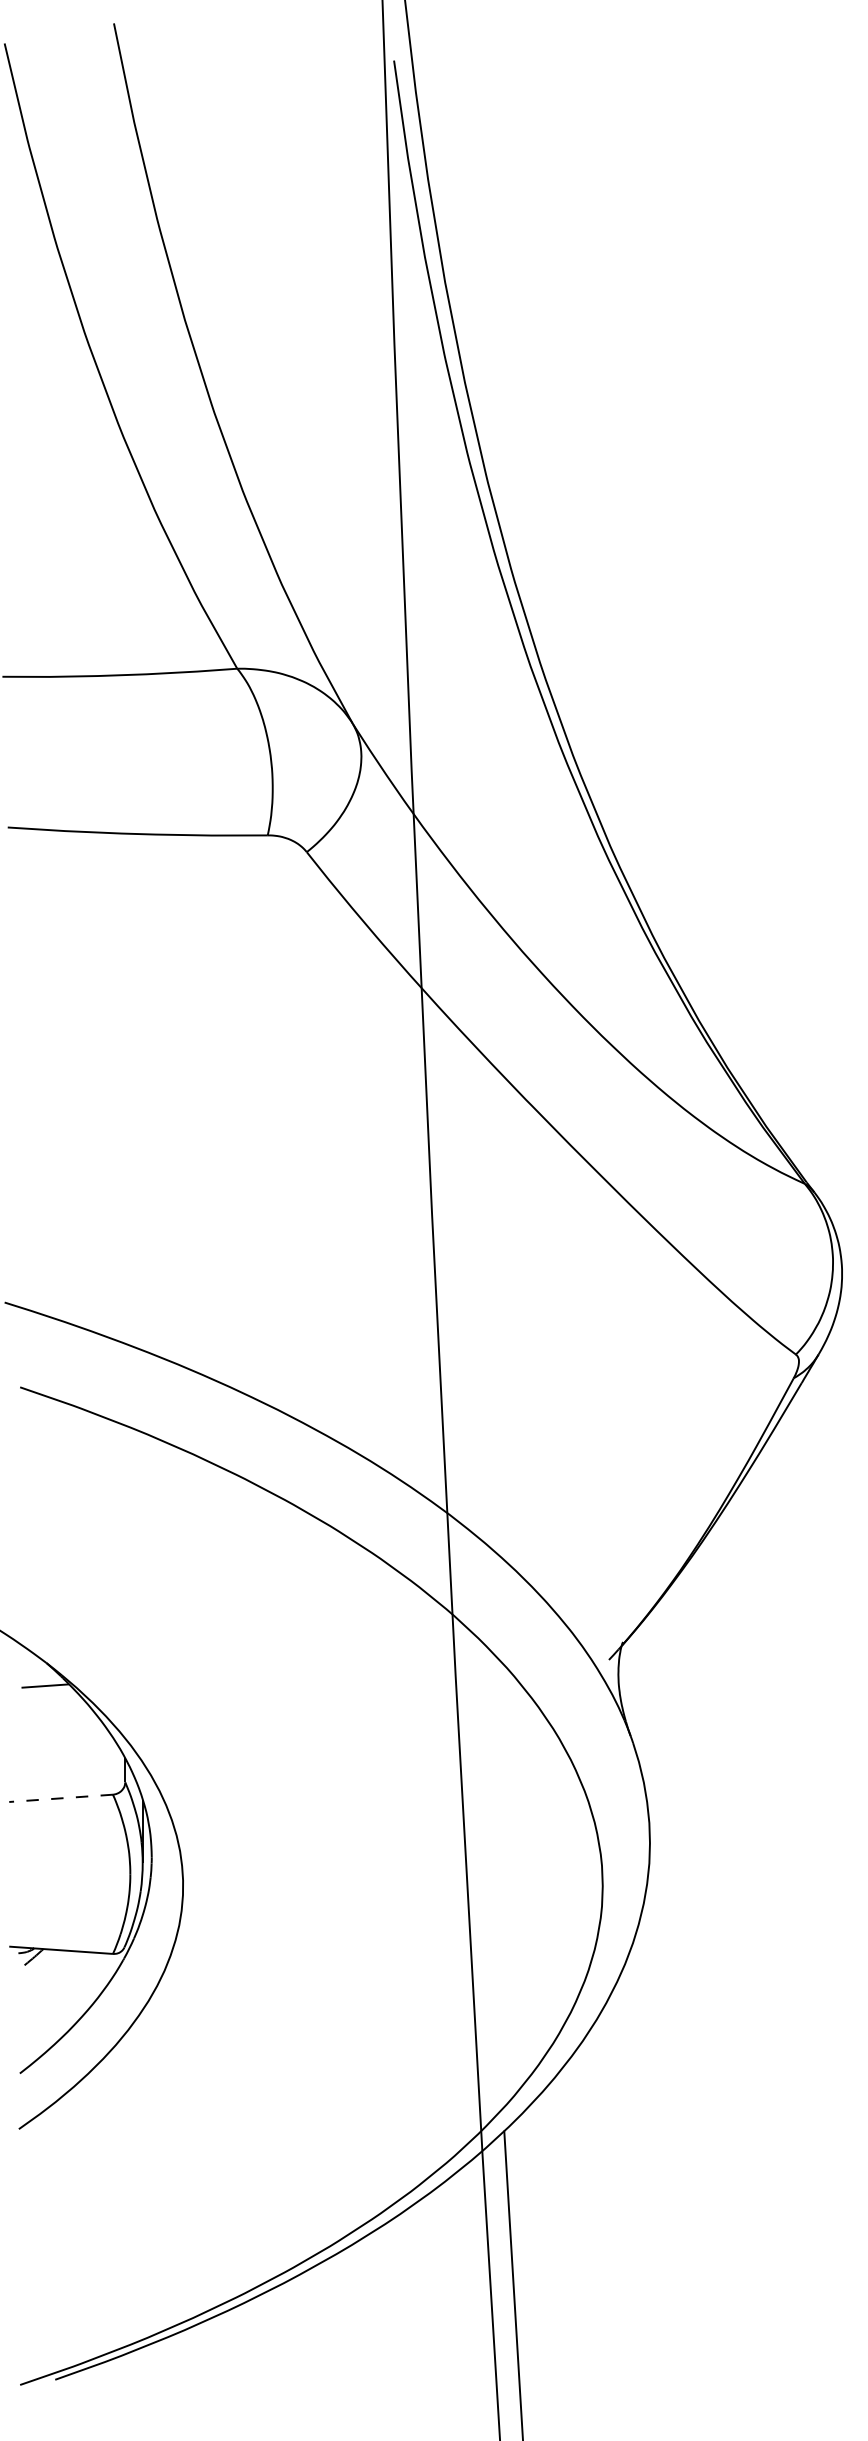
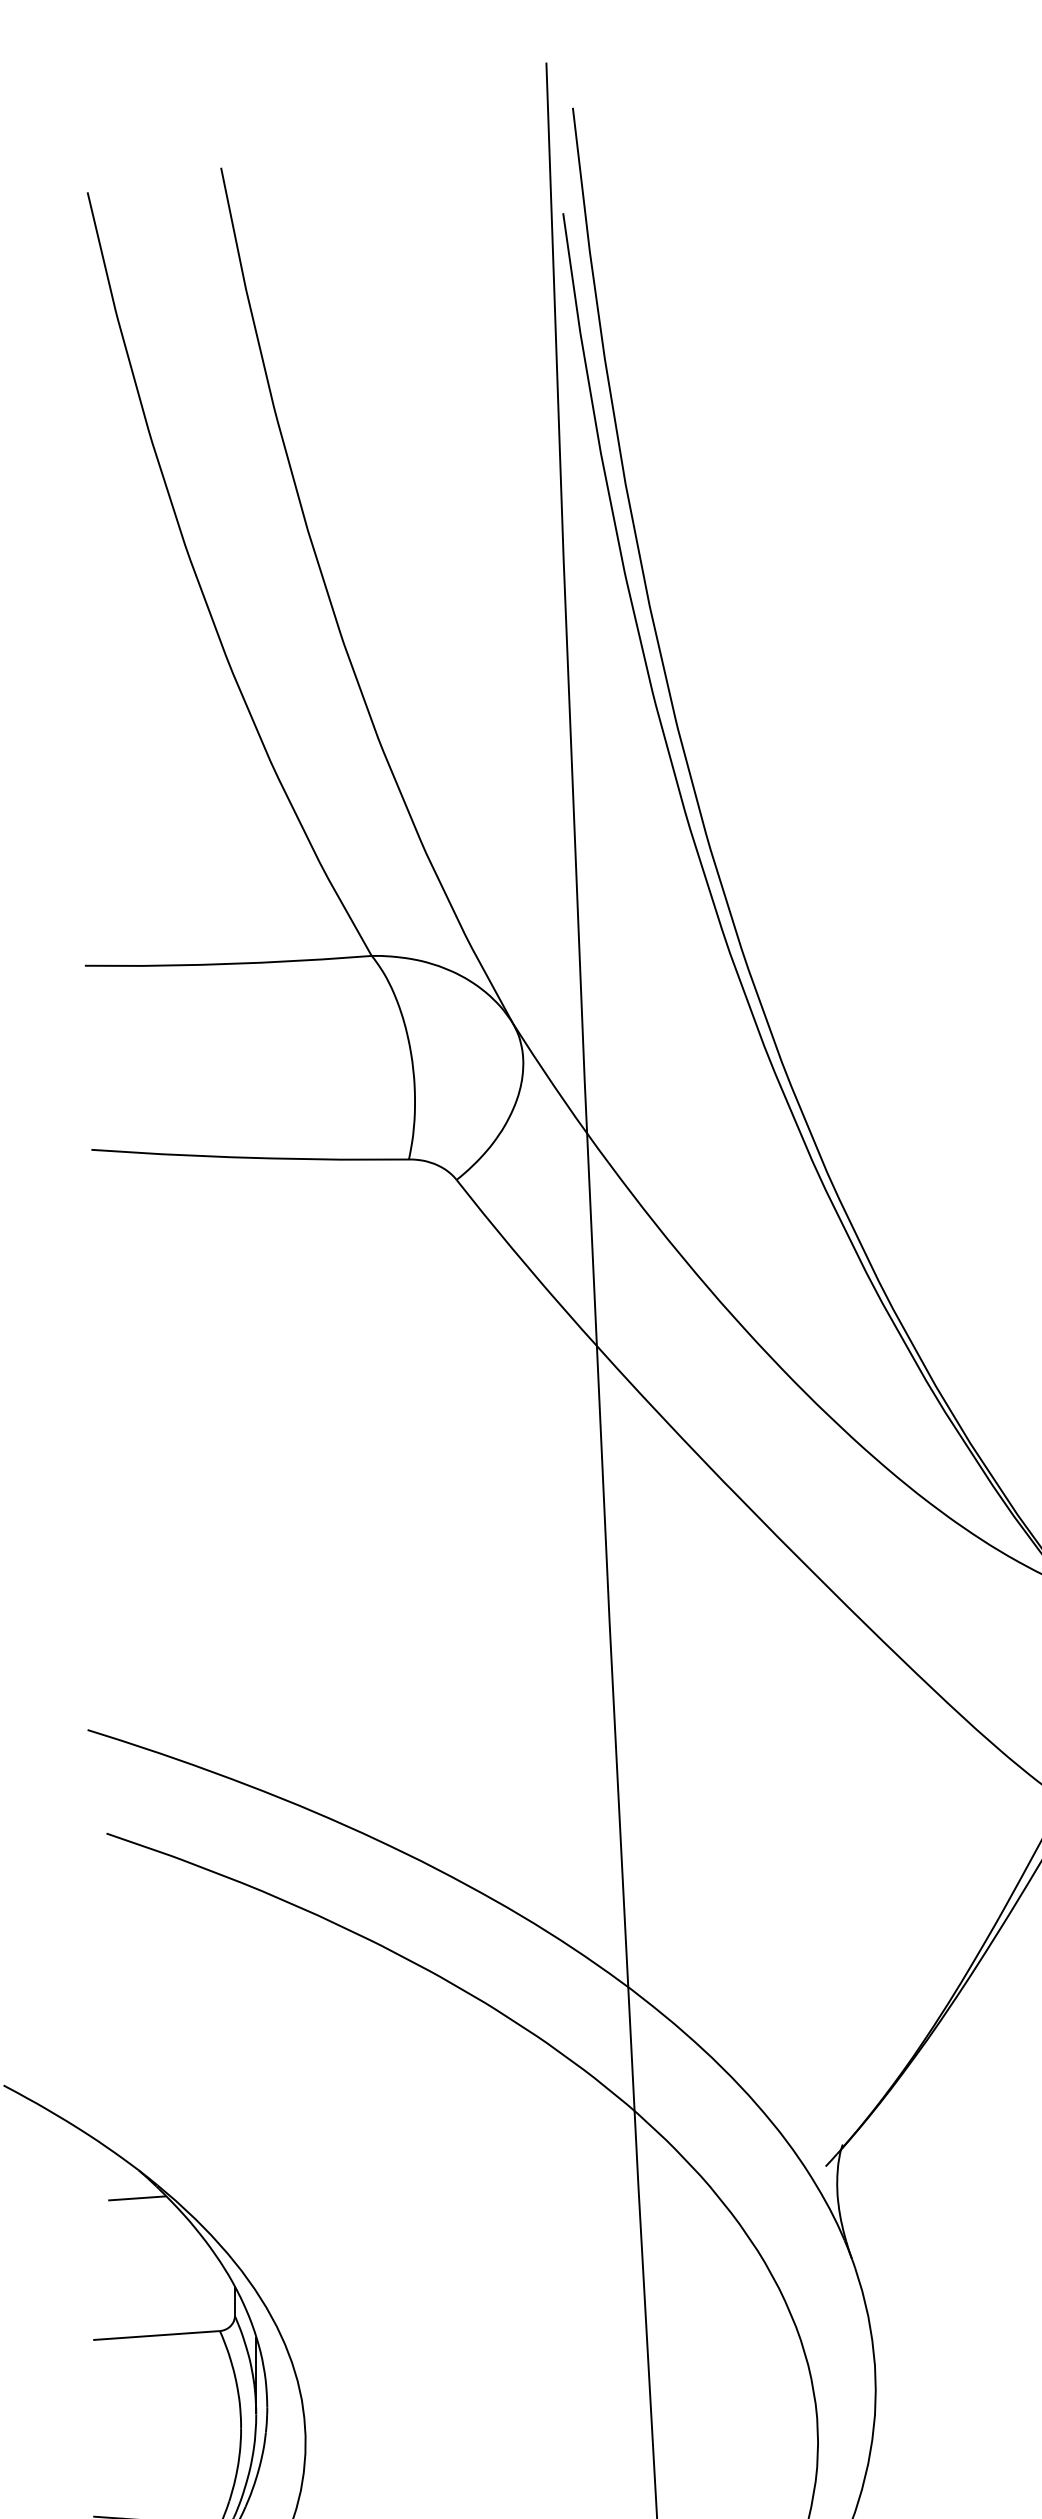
line: (61, 1798) -> (157, 2335), dashed -> solid

